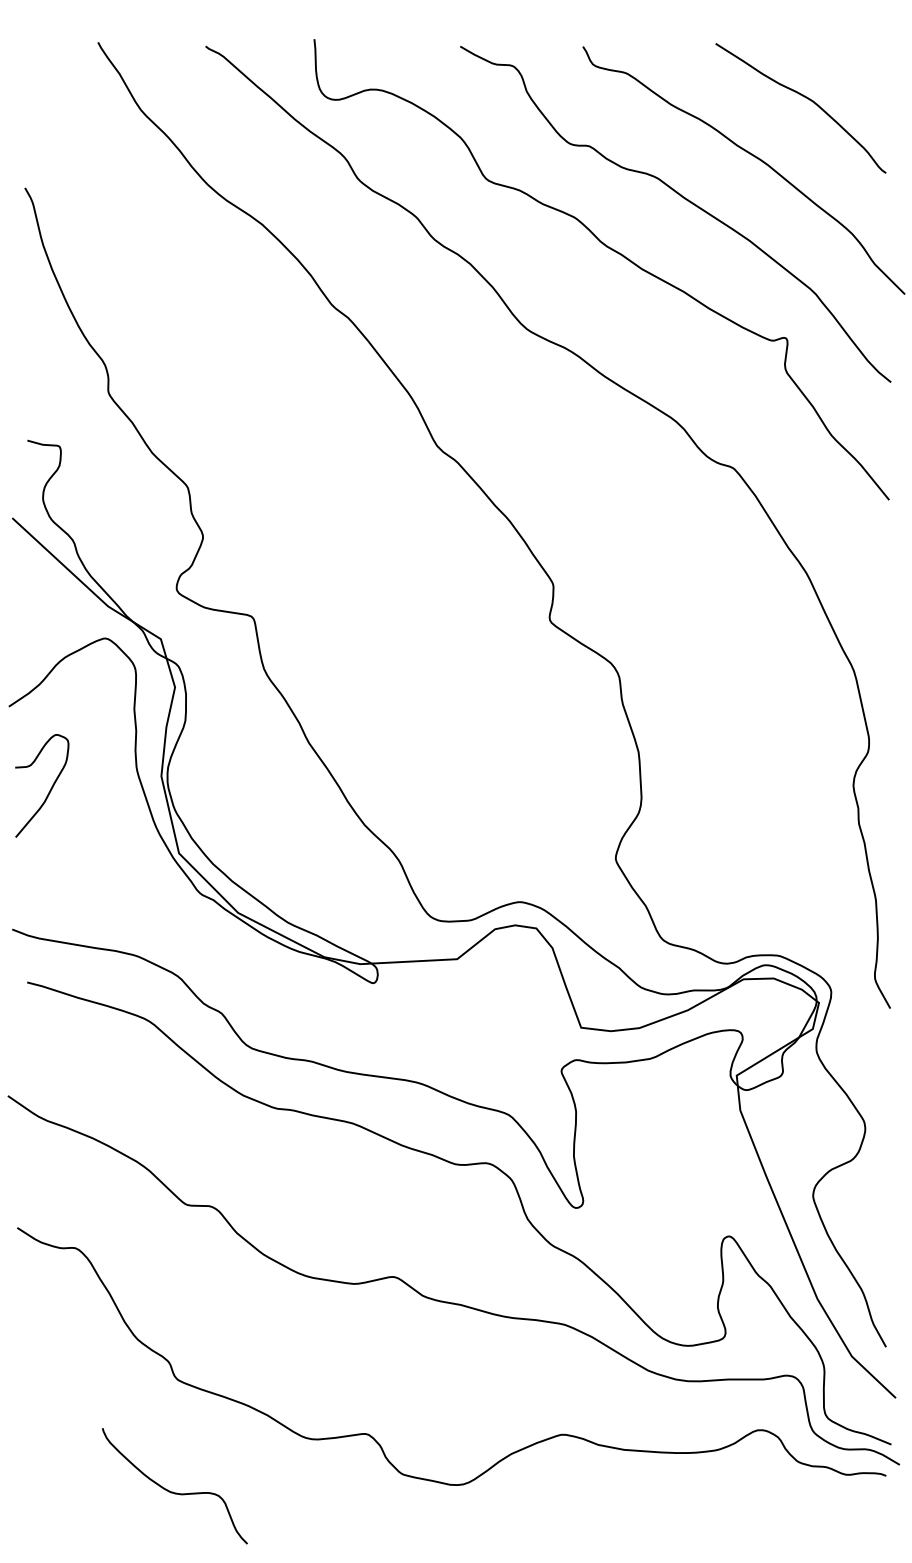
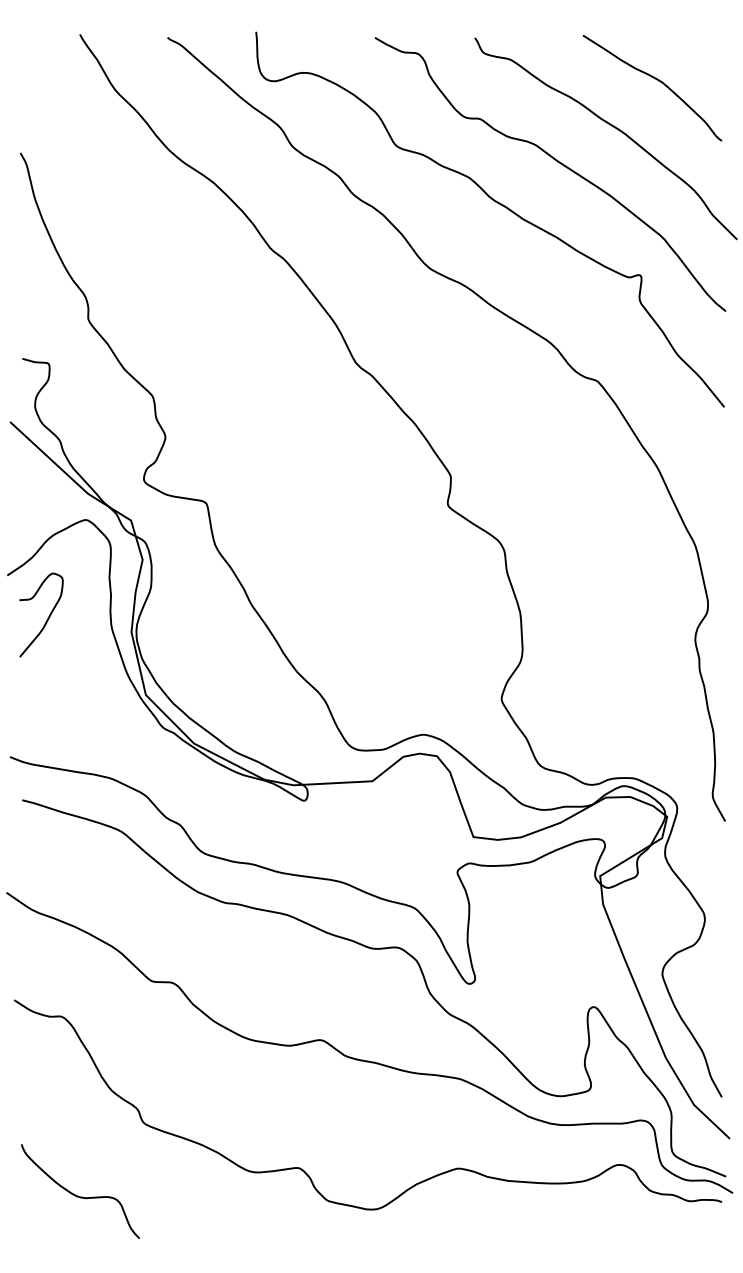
curve: (49, 790) -> (47, 618), moved
curve: (172, 1491) -> (78, 1195), moved

